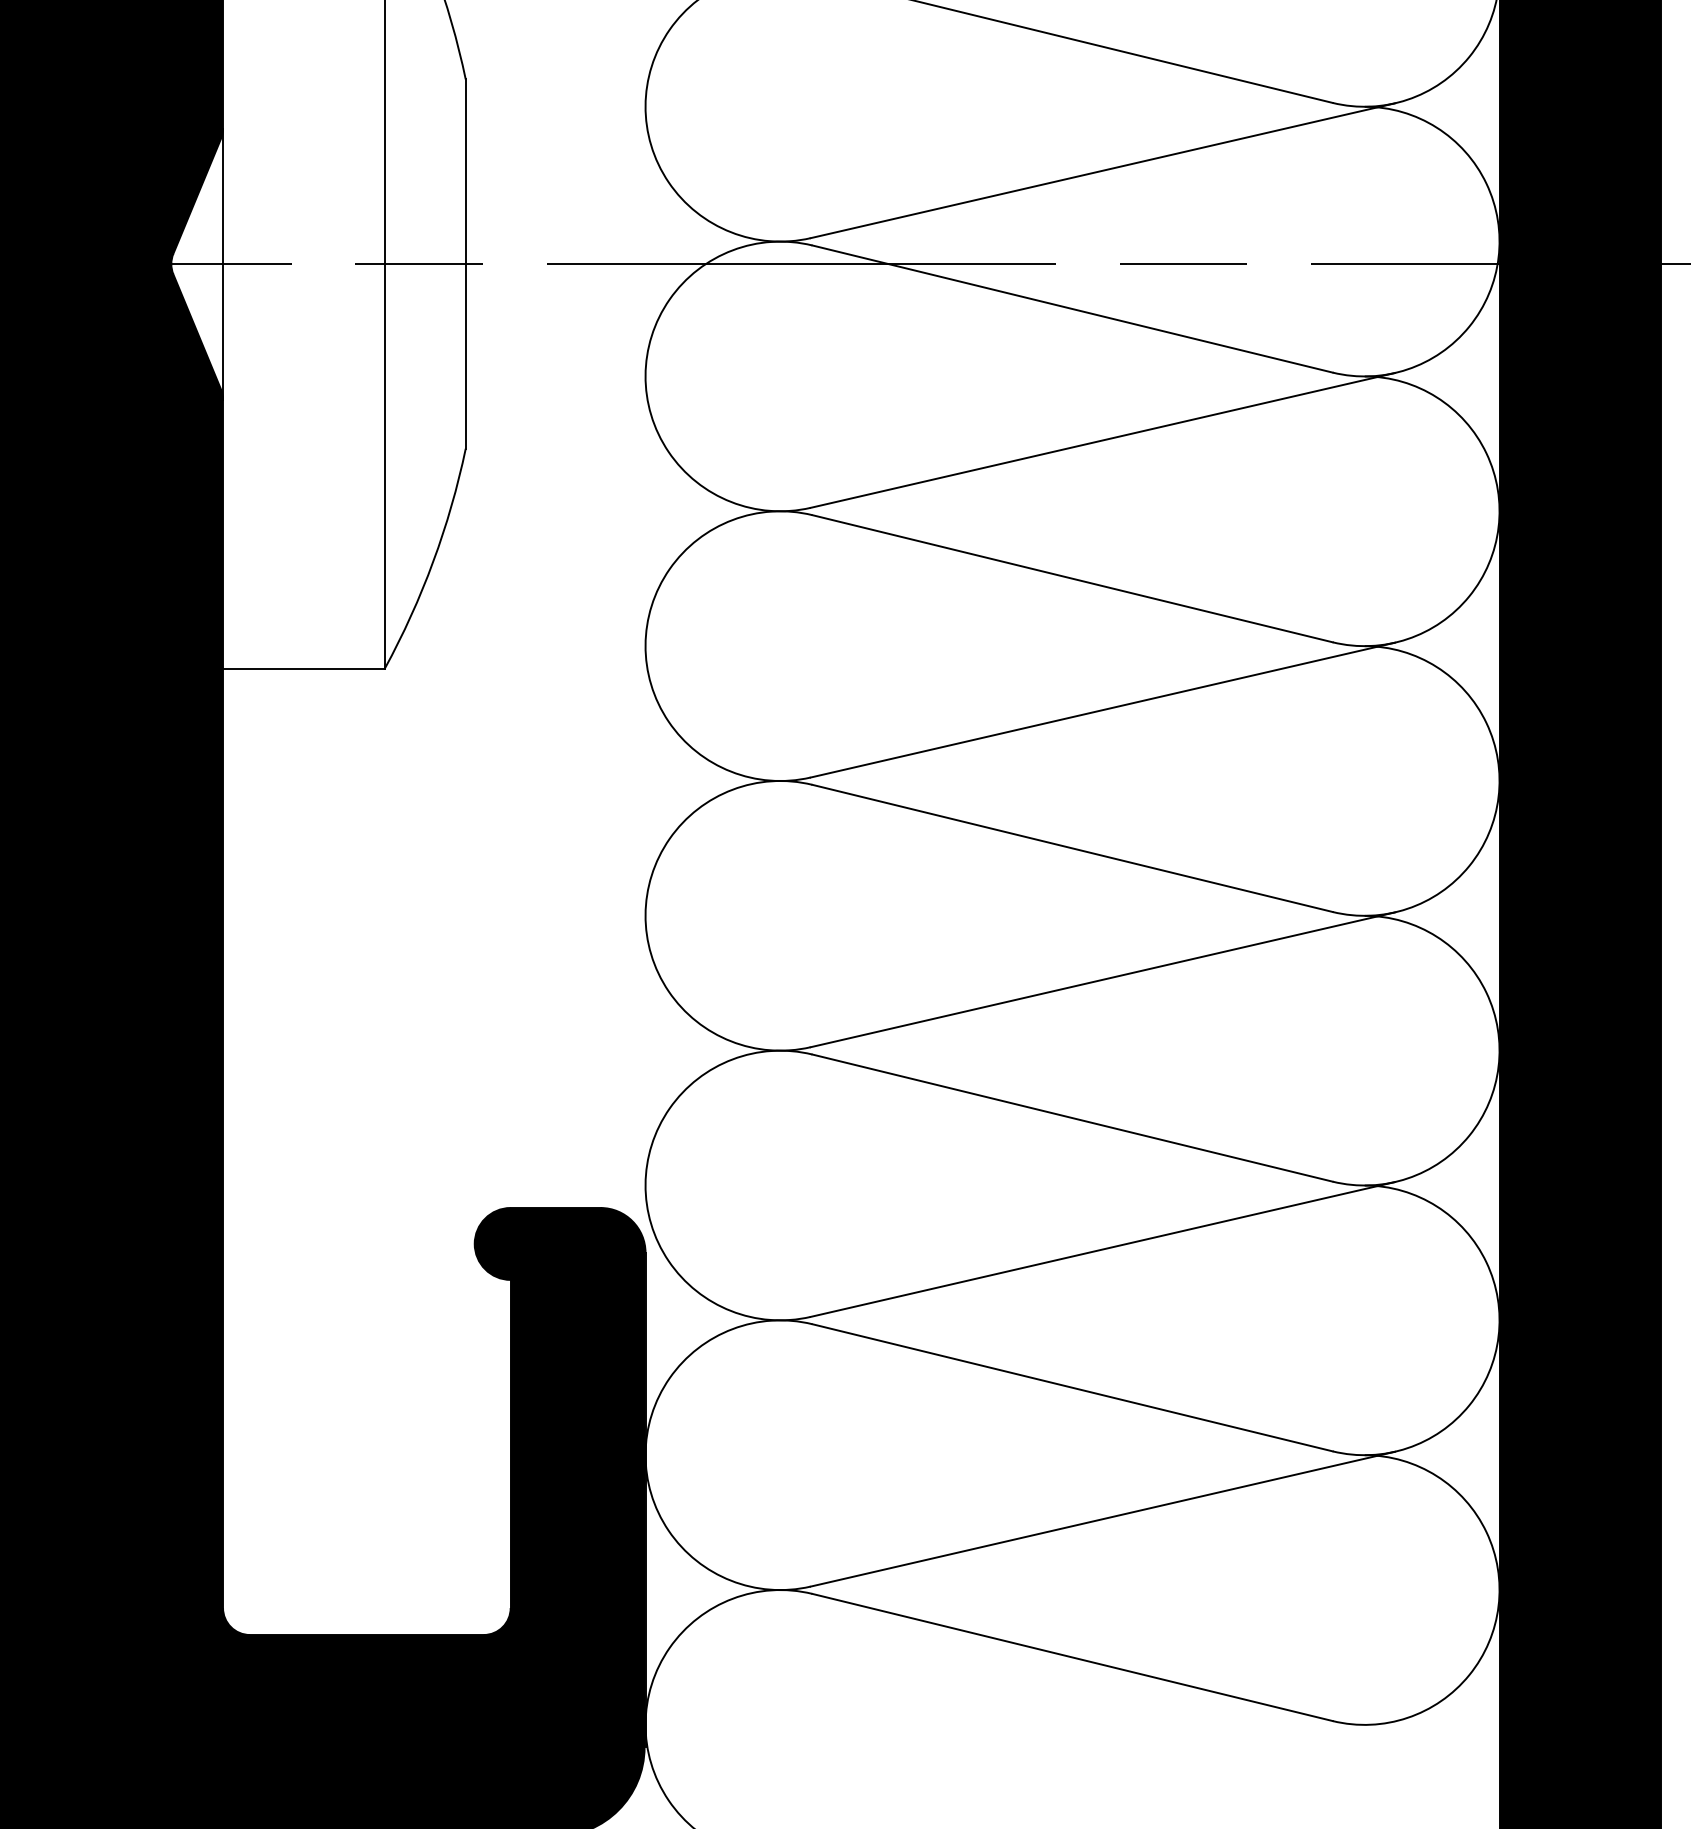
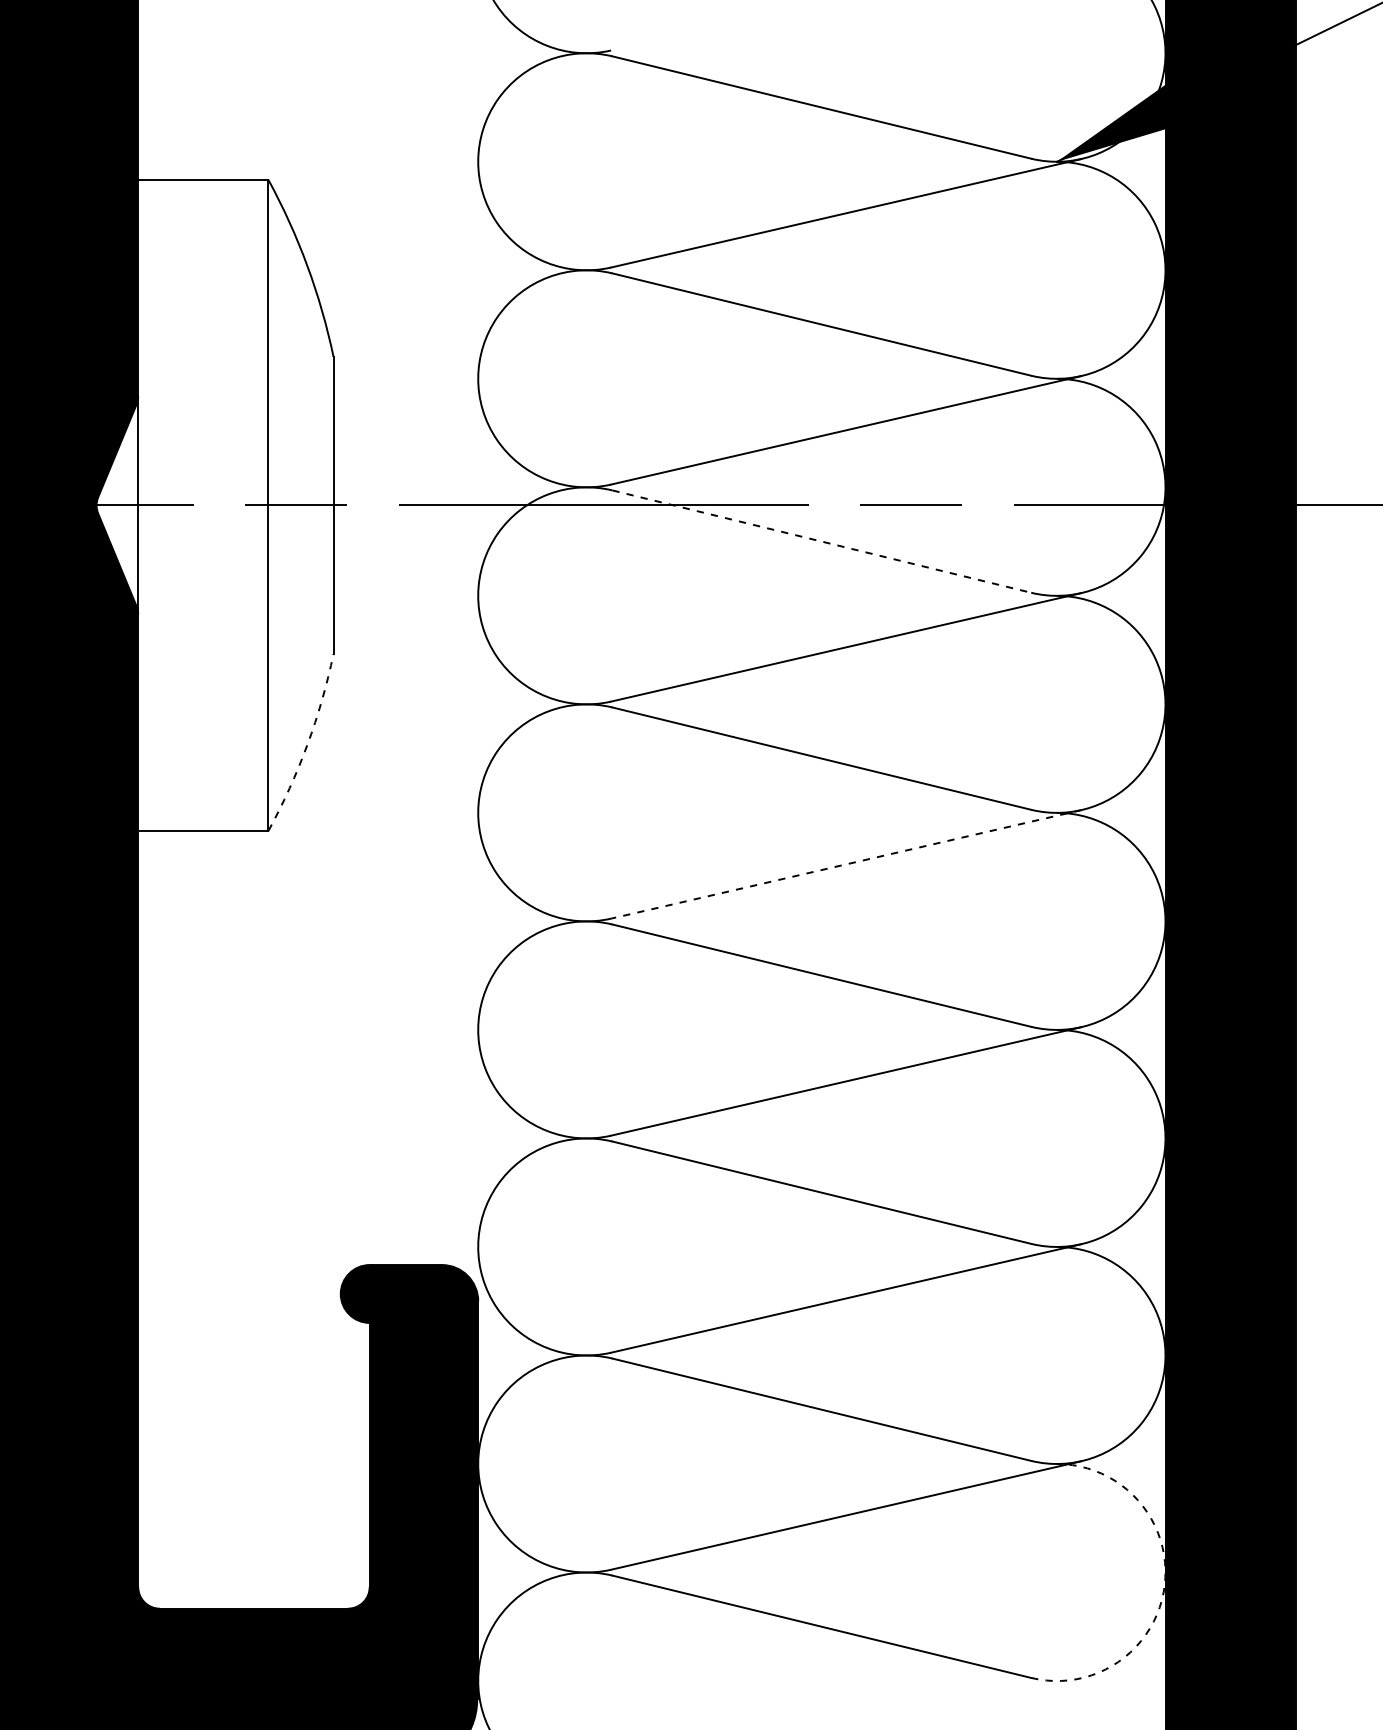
line: (1072, 308) -> (821, 541), solid -> dashed
arc: (433, 561) -> (307, 744), solid -> dashed
line: (1101, 710) -> (845, 864), solid -> dashed
arc: (1498, 1606) -> (1164, 1585), solid -> dashed

